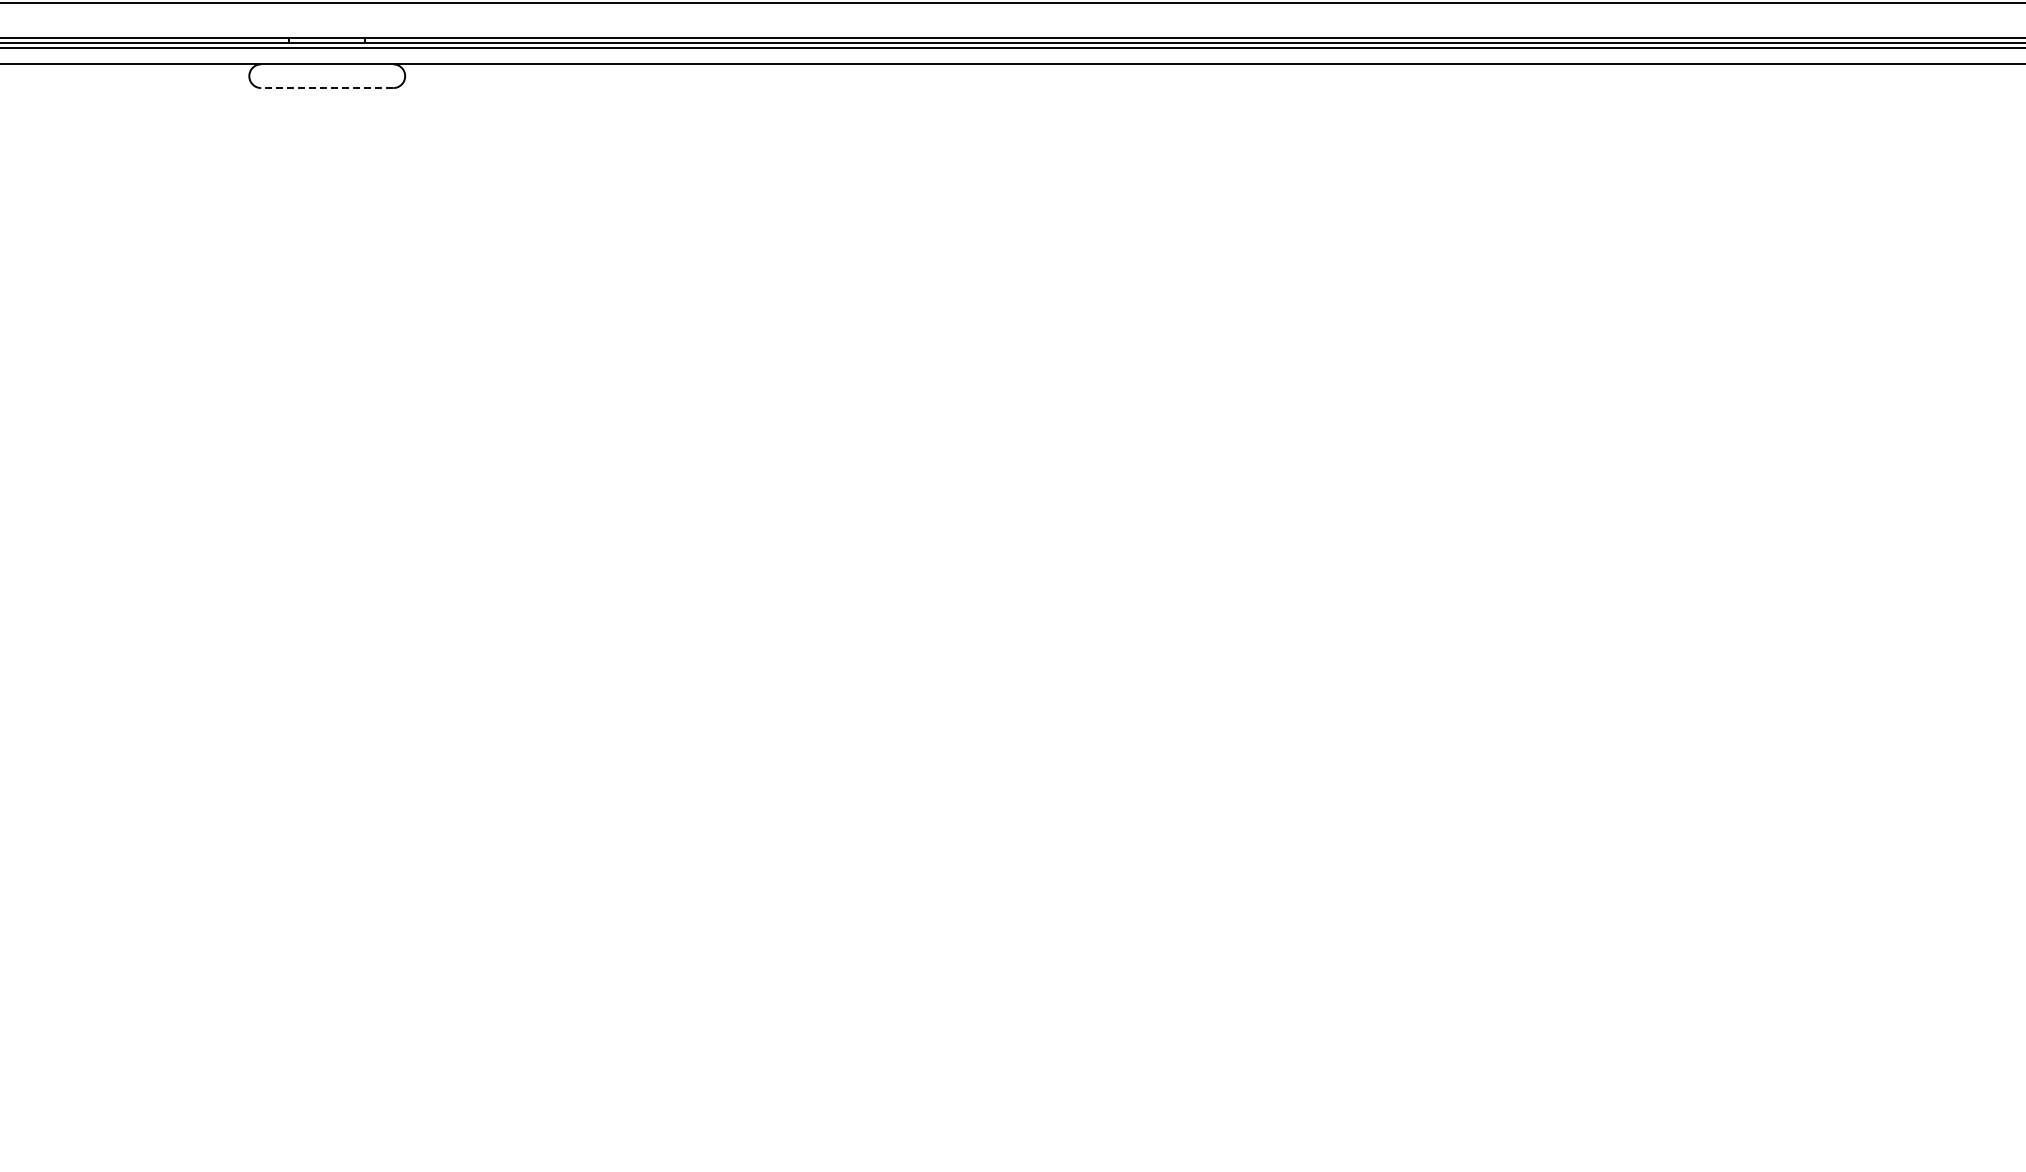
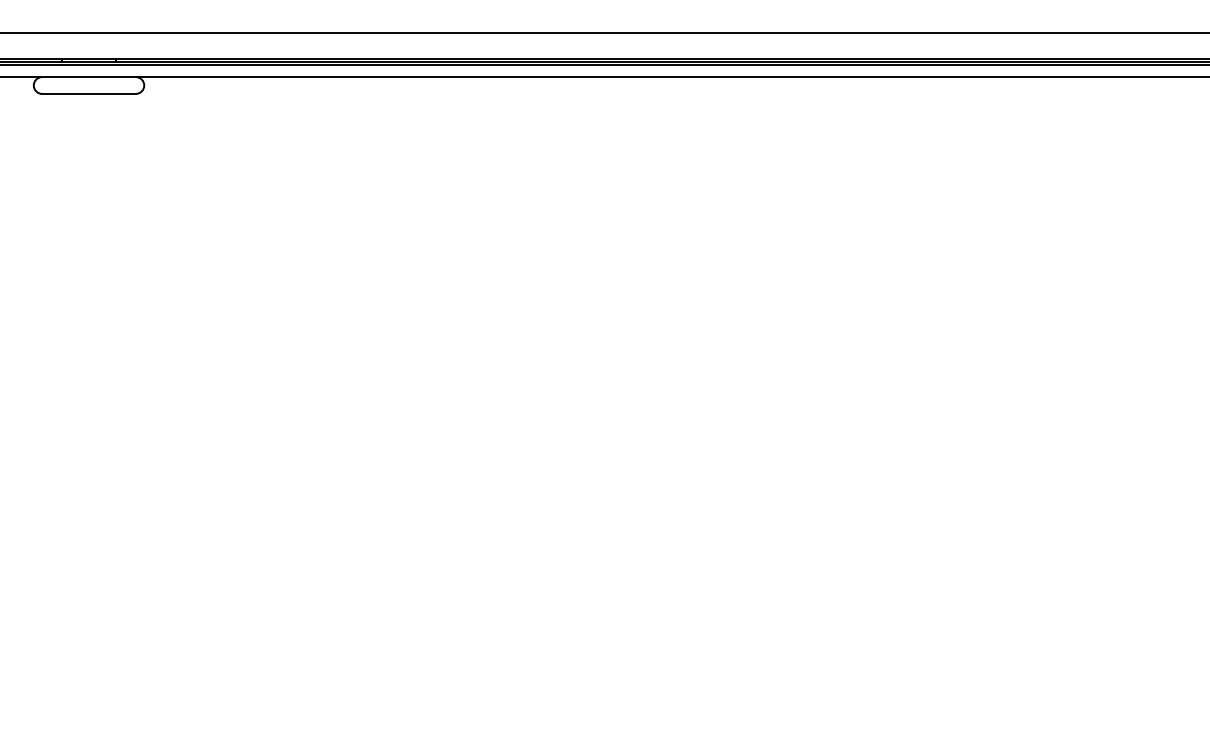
line: (326, 88) -> (88, 94), dashed -> solid

